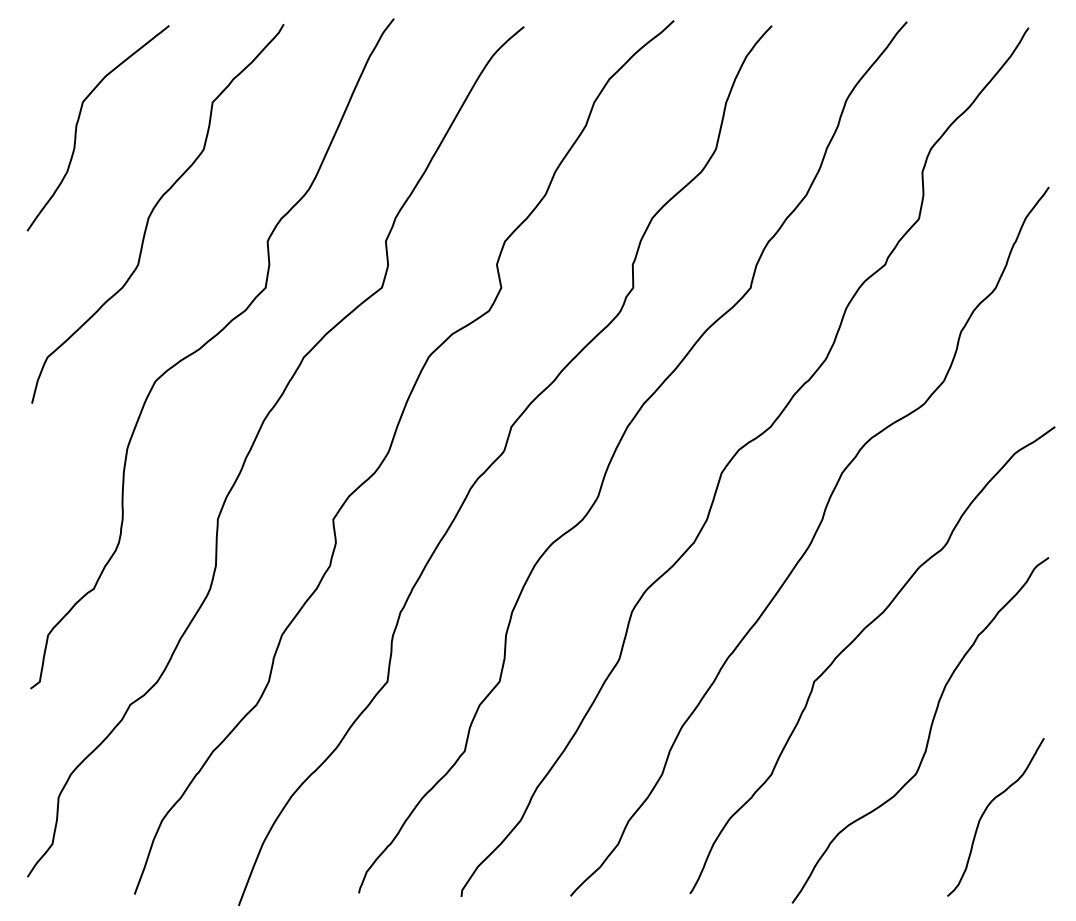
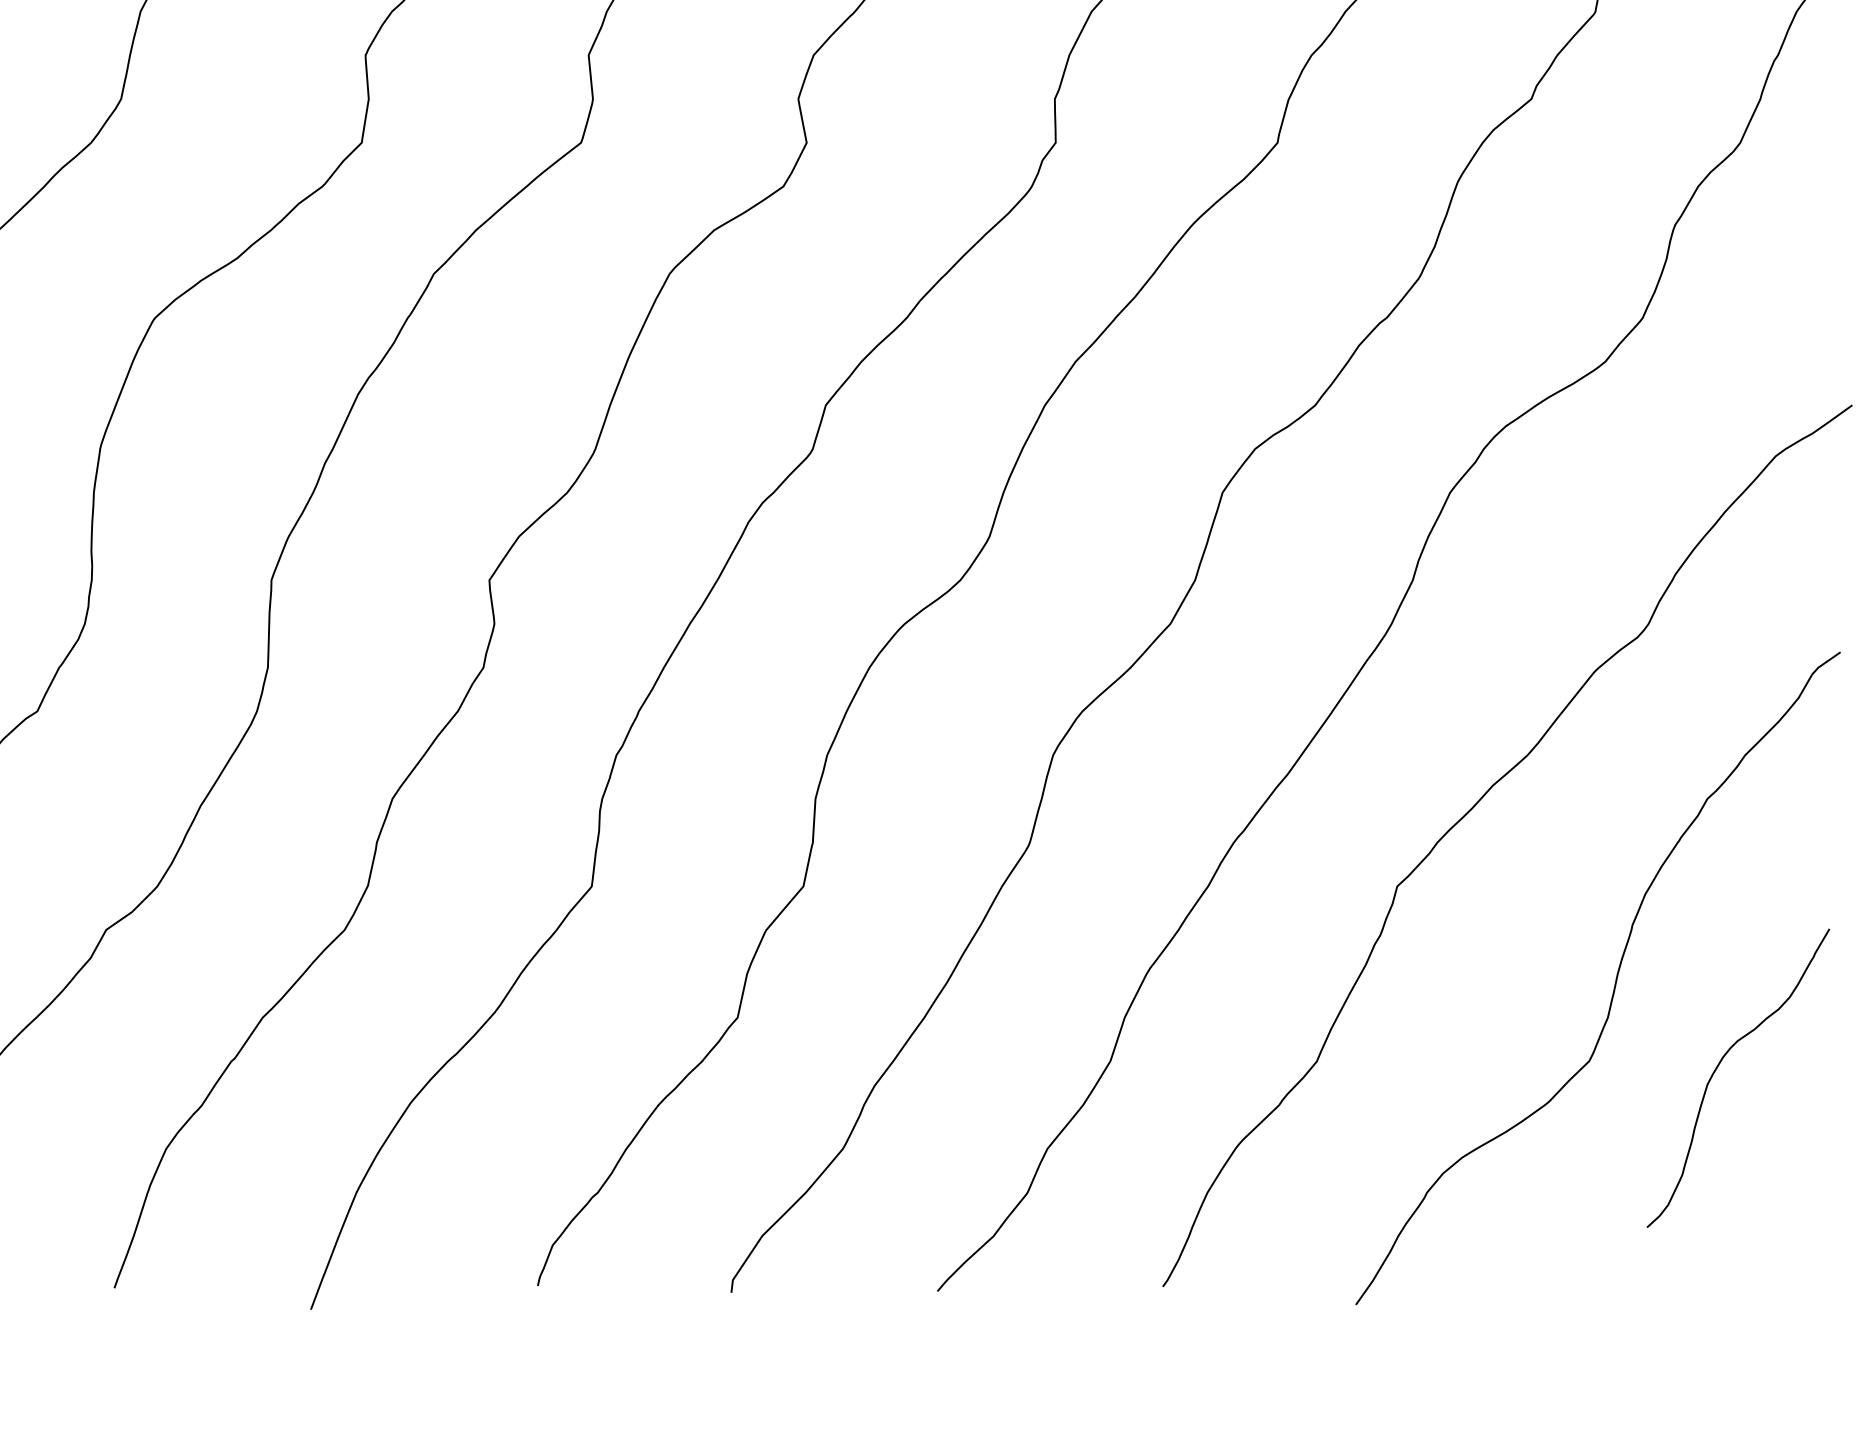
curve: (985, 812) -> (1718, 1069), moved

